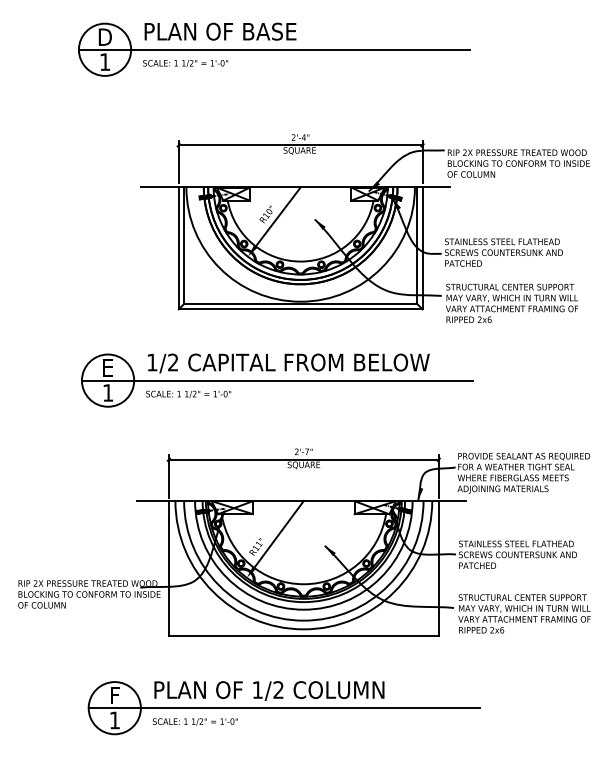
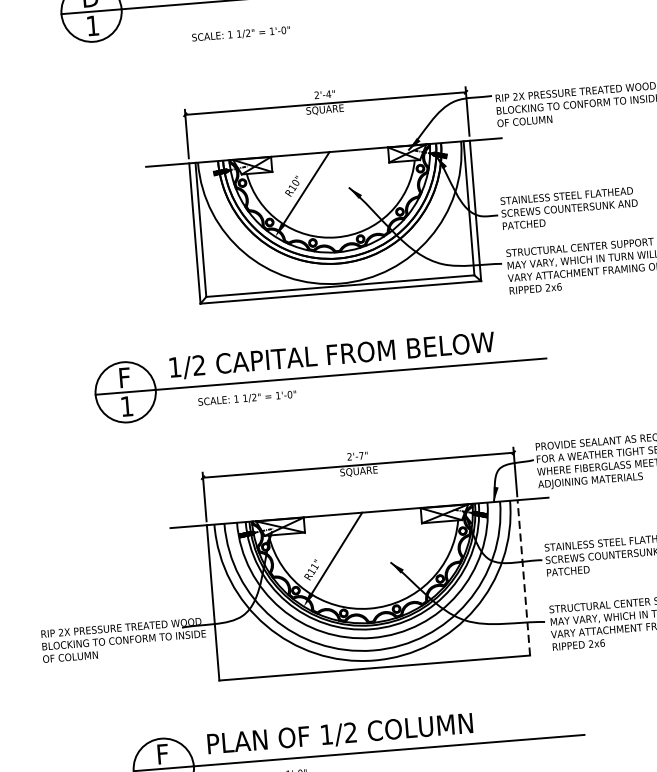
text: (185, 63) -> (241, 34), moved
text: (107, 367) -> (123, 377), E -> F
text: (188, 393) -> (247, 397), moved
line: (438, 567) -> (523, 576), solid -> dashed

